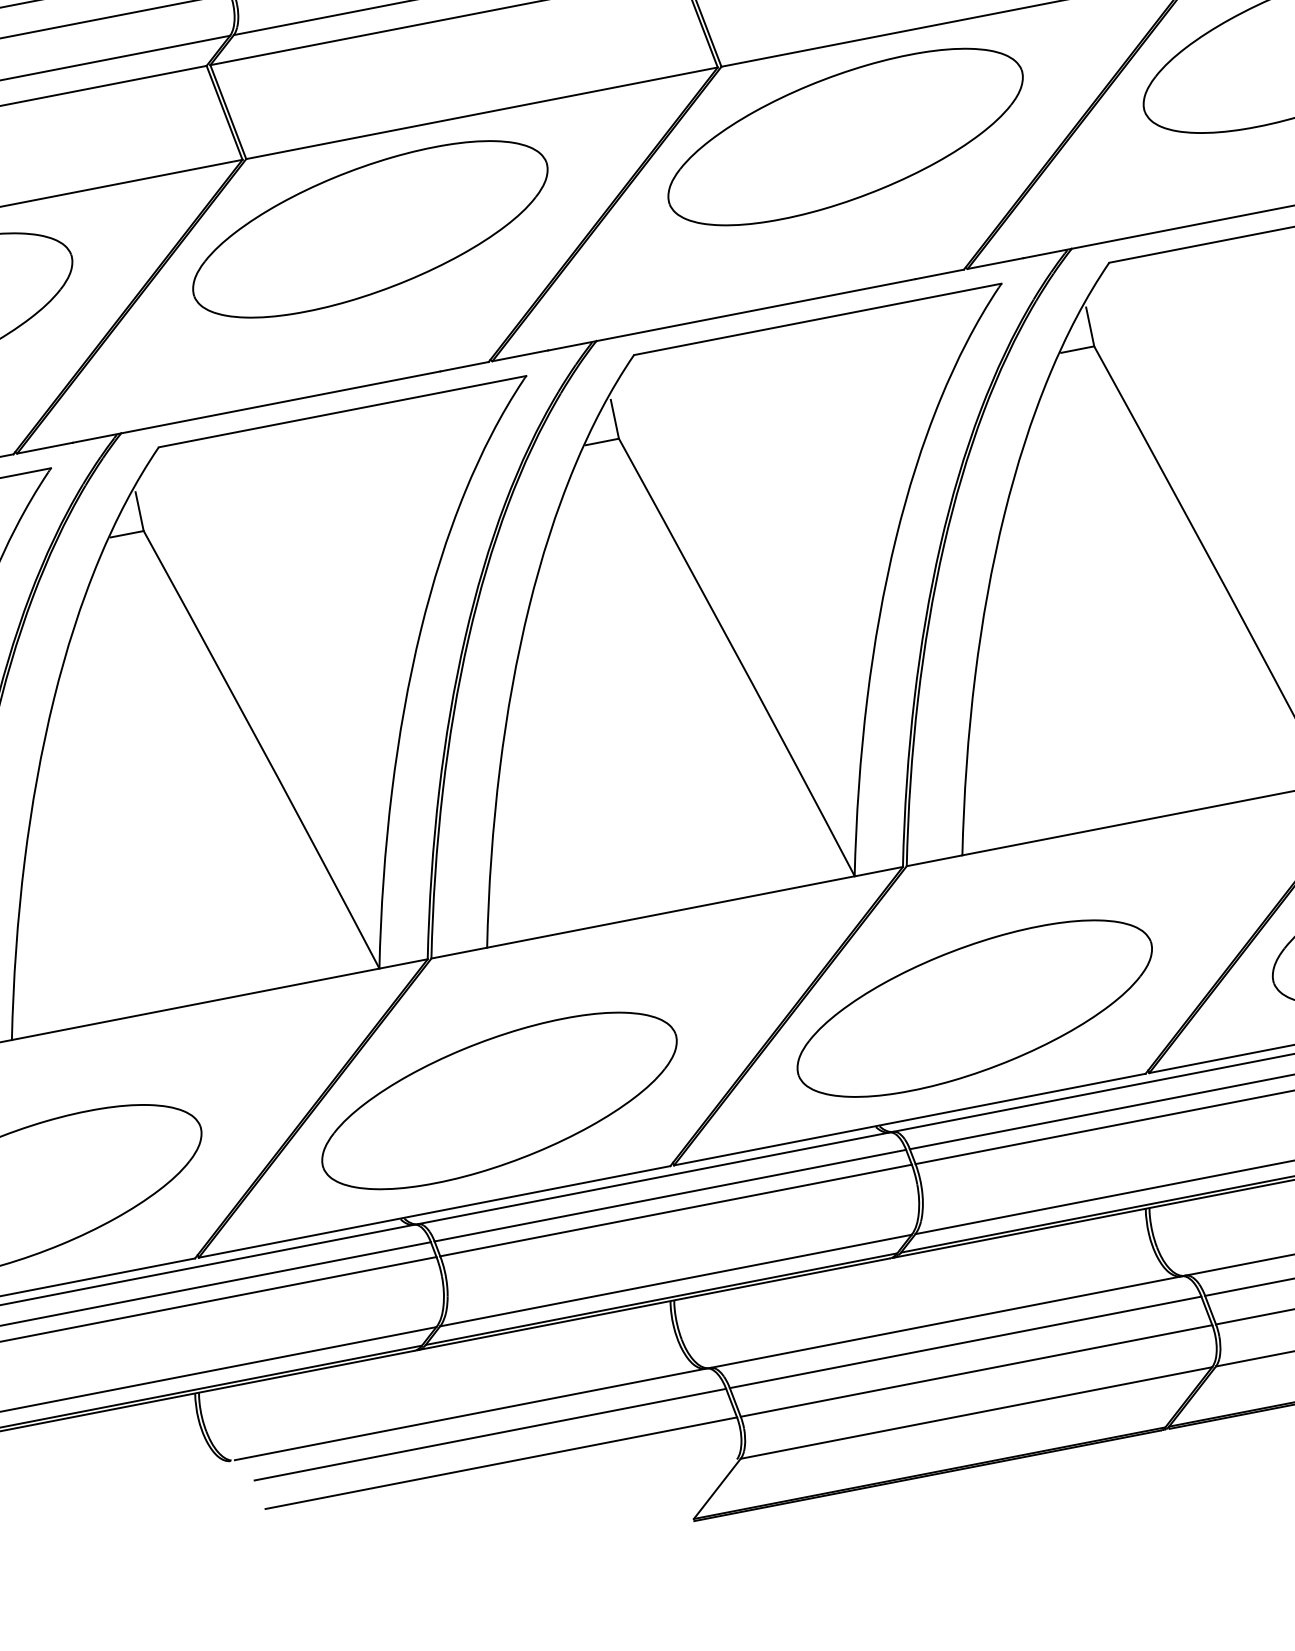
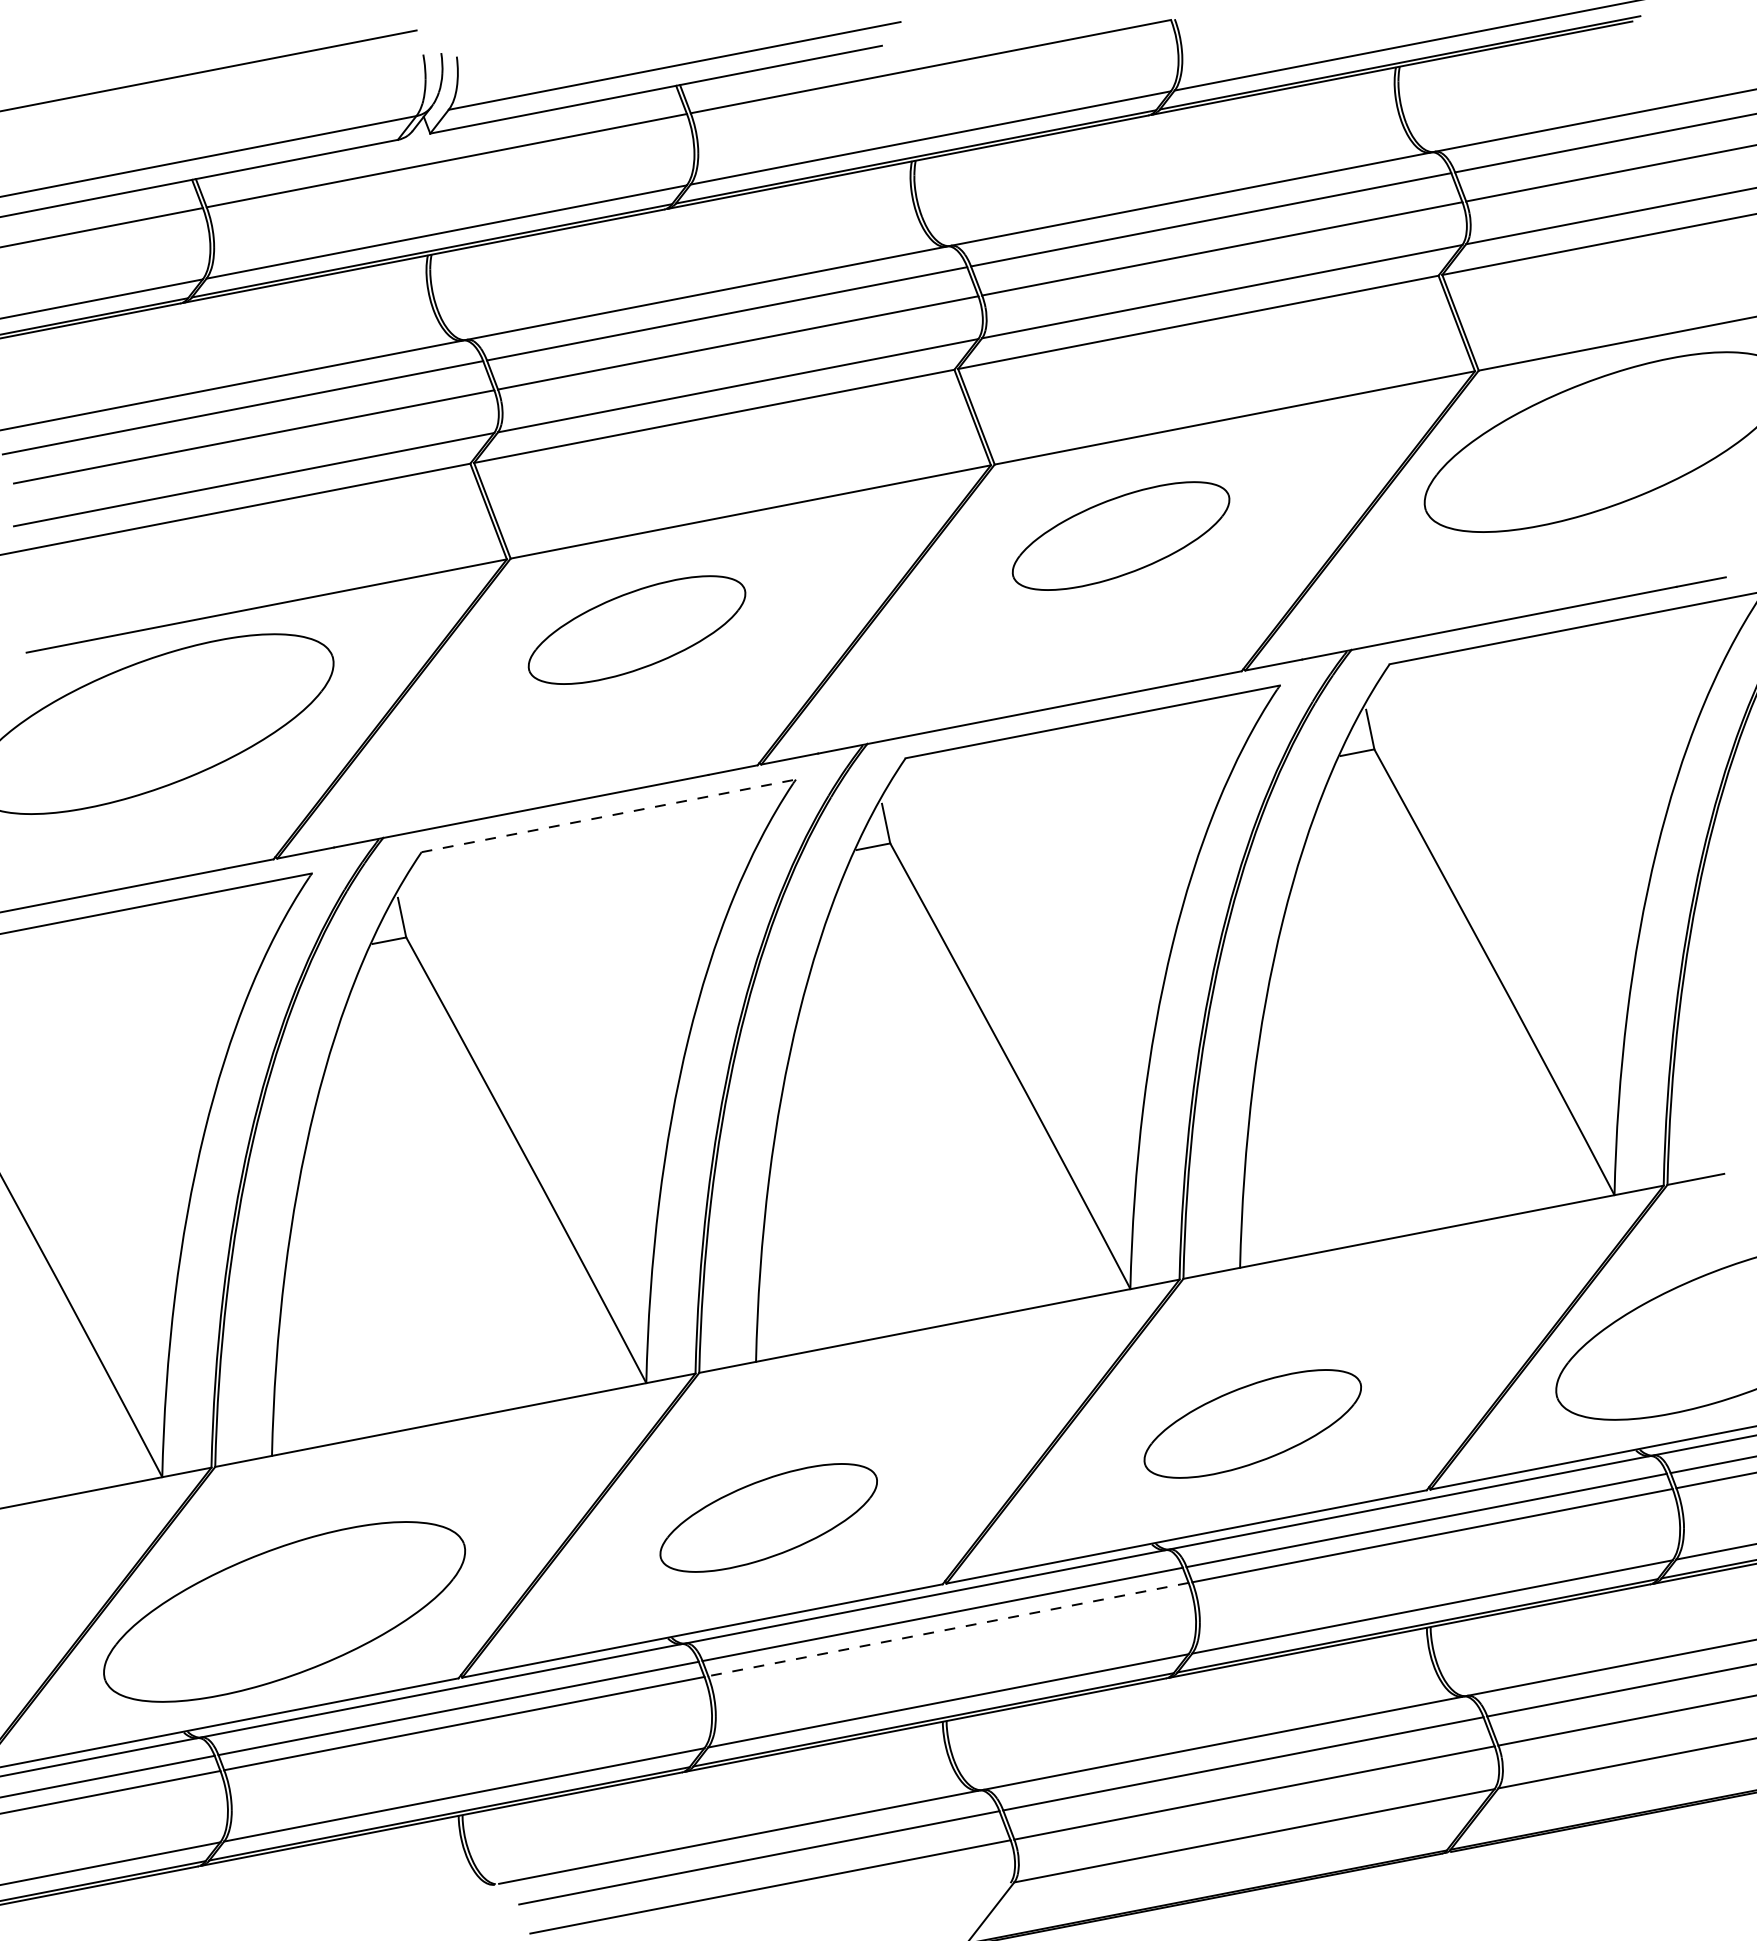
part: (844, 136) -> (1120, 535), size x0.6
part: (369, 228) -> (636, 629), size x0.6
line: (342, 411) -> (608, 815), solid -> dashed
part: (974, 1008) -> (1252, 1423), size x0.6
part: (499, 1100) -> (768, 1517), size x0.6
line: (676, 1210) -> (948, 1629), solid -> dashed

